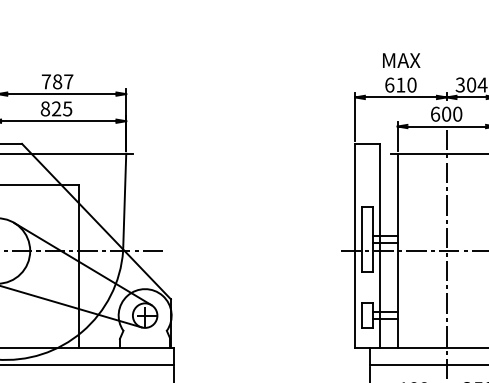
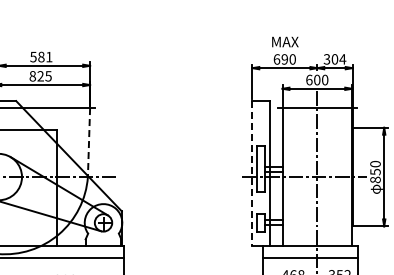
text: (57, 80) -> (41, 56), 787 -> 581
text: (400, 85) -> (284, 59), 610 -> 690
line: (125, 202) -> (89, 142), solid -> dashed
line: (355, 247) -> (252, 174), solid -> dashed

